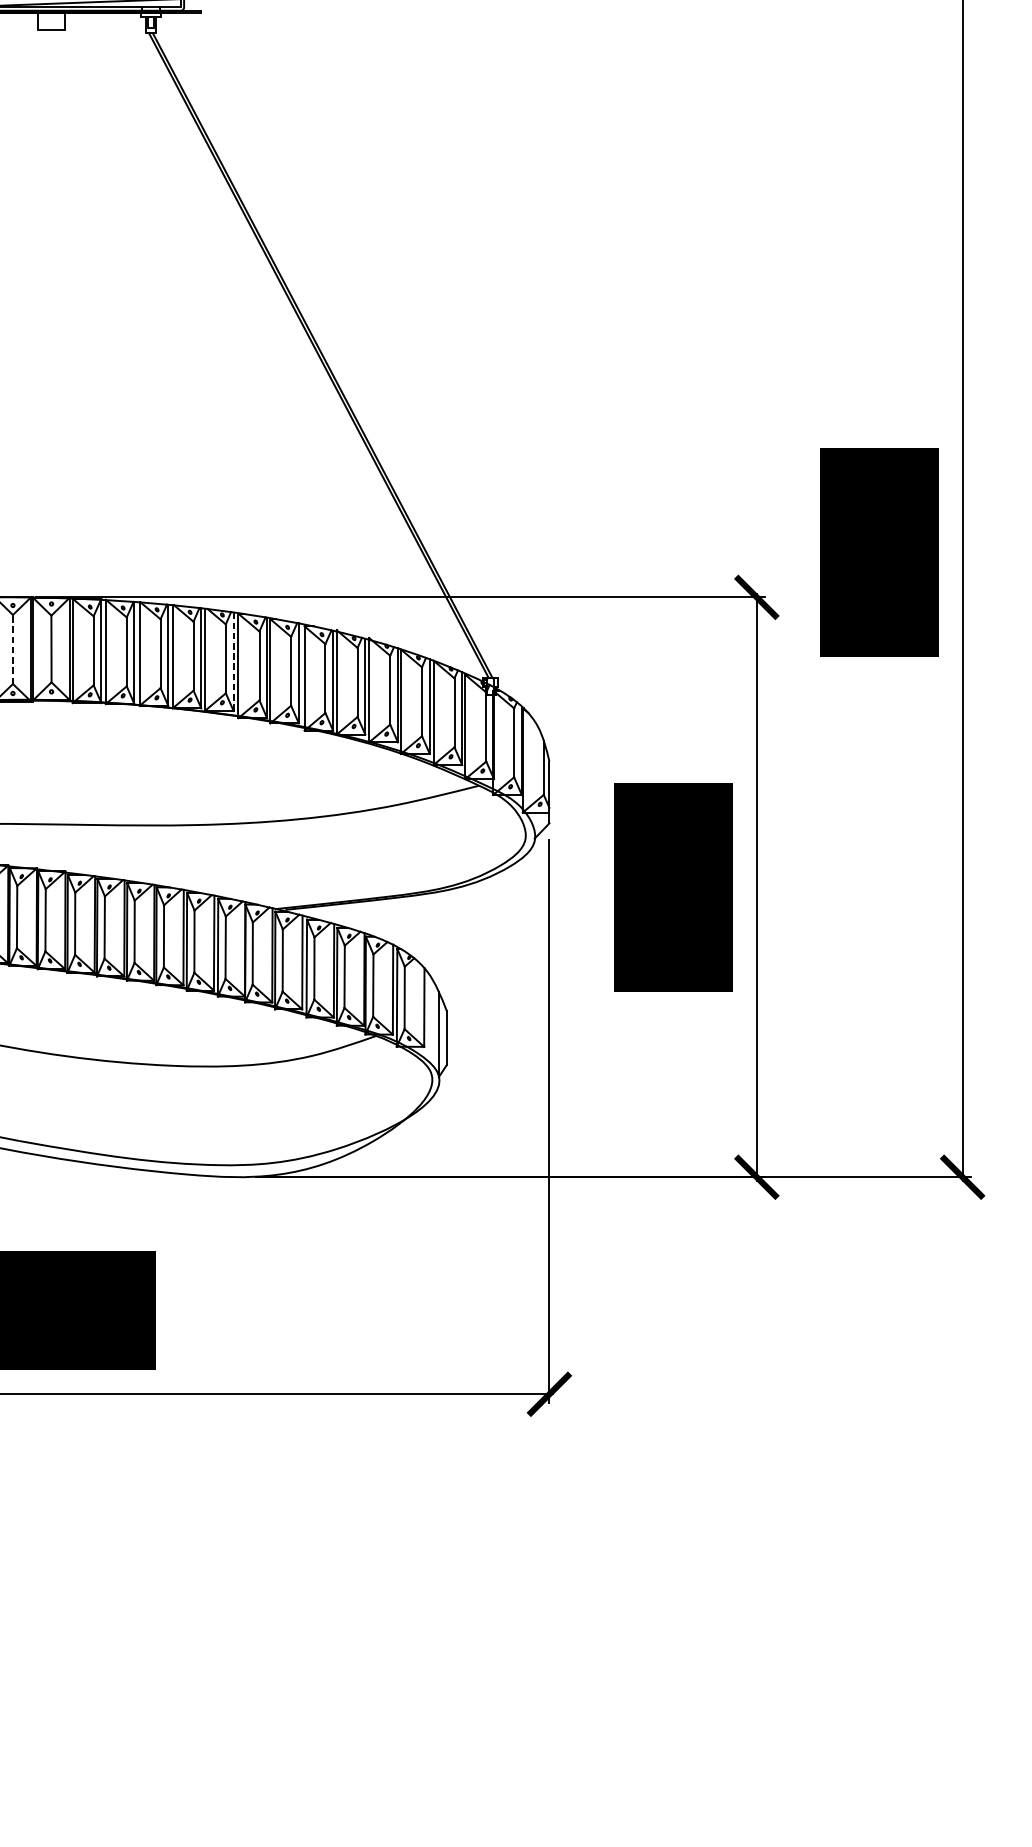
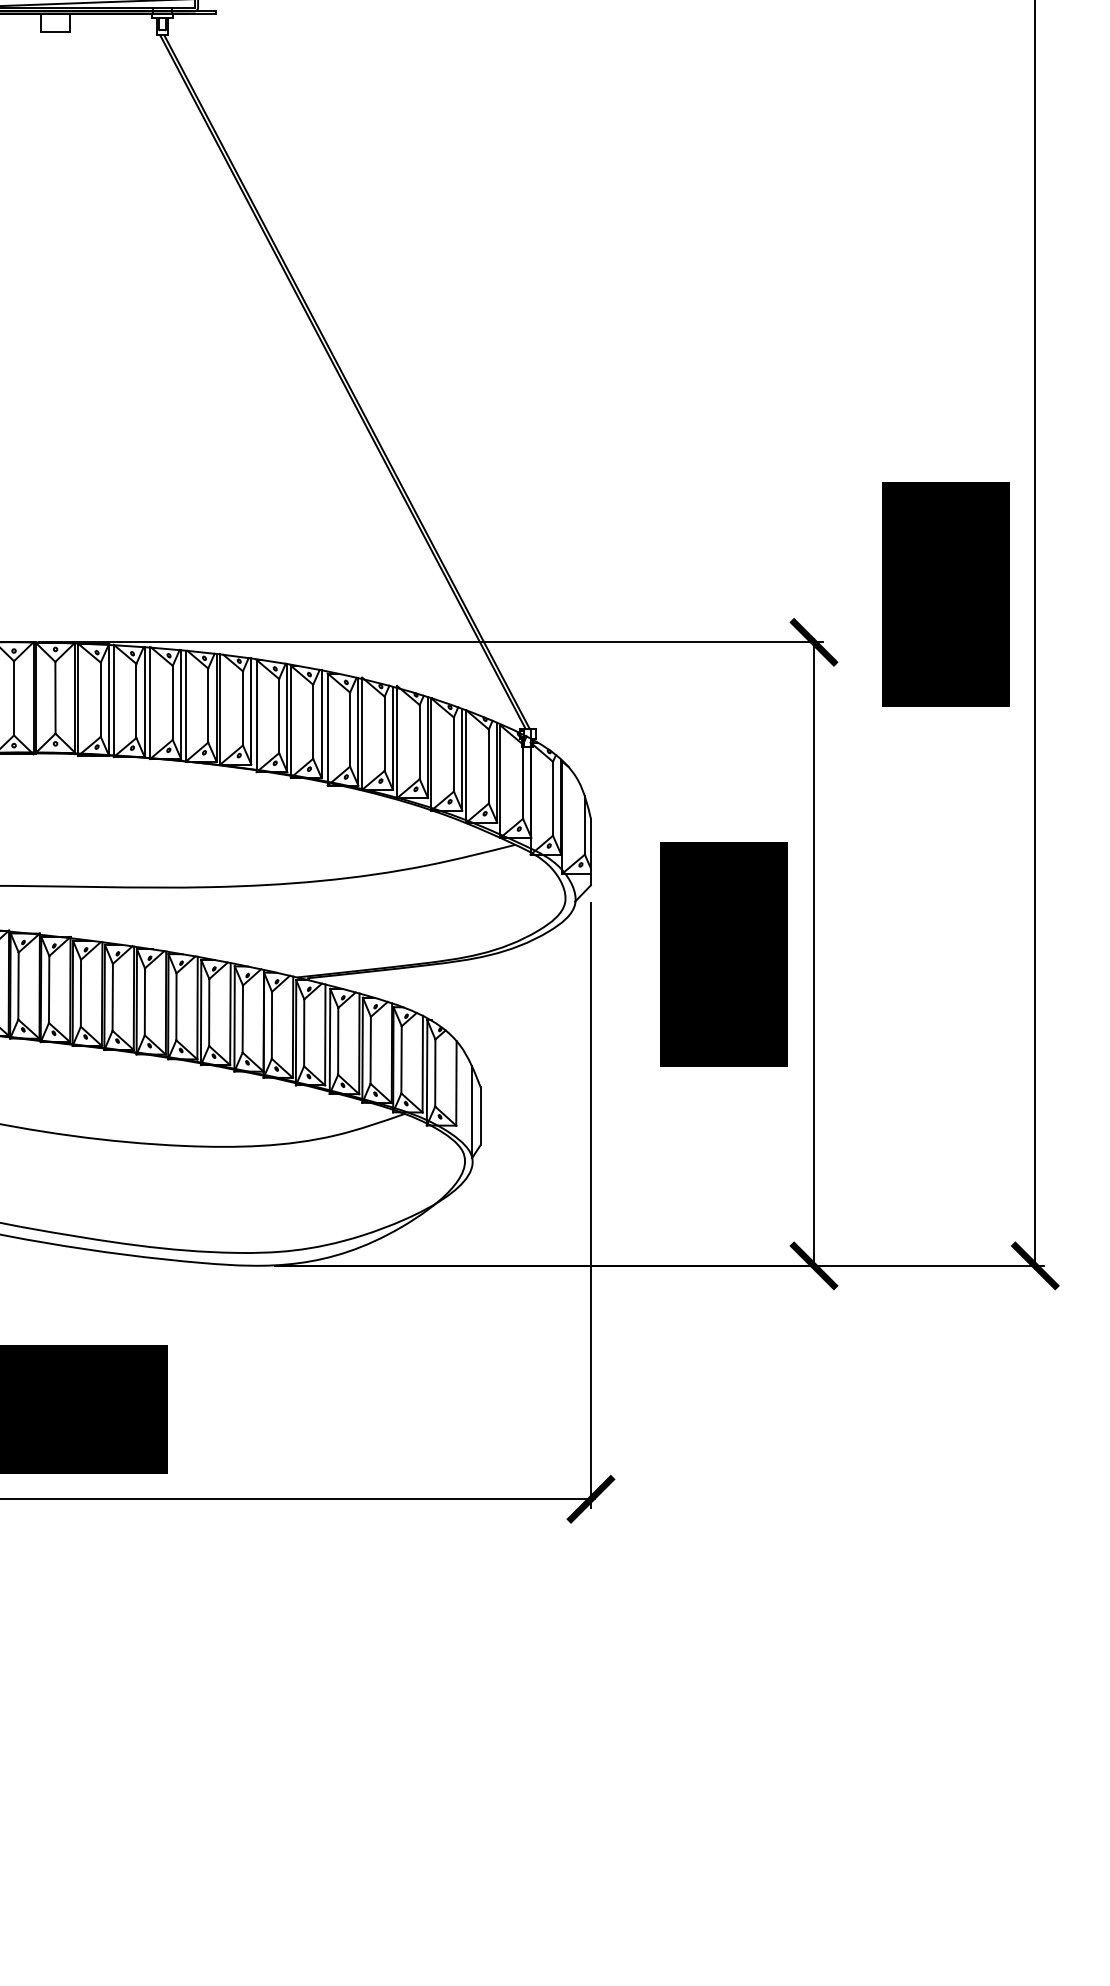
line: (13, 648) -> (14, 697), dashed -> solid
line: (233, 661) -> (251, 711), dashed -> solid

